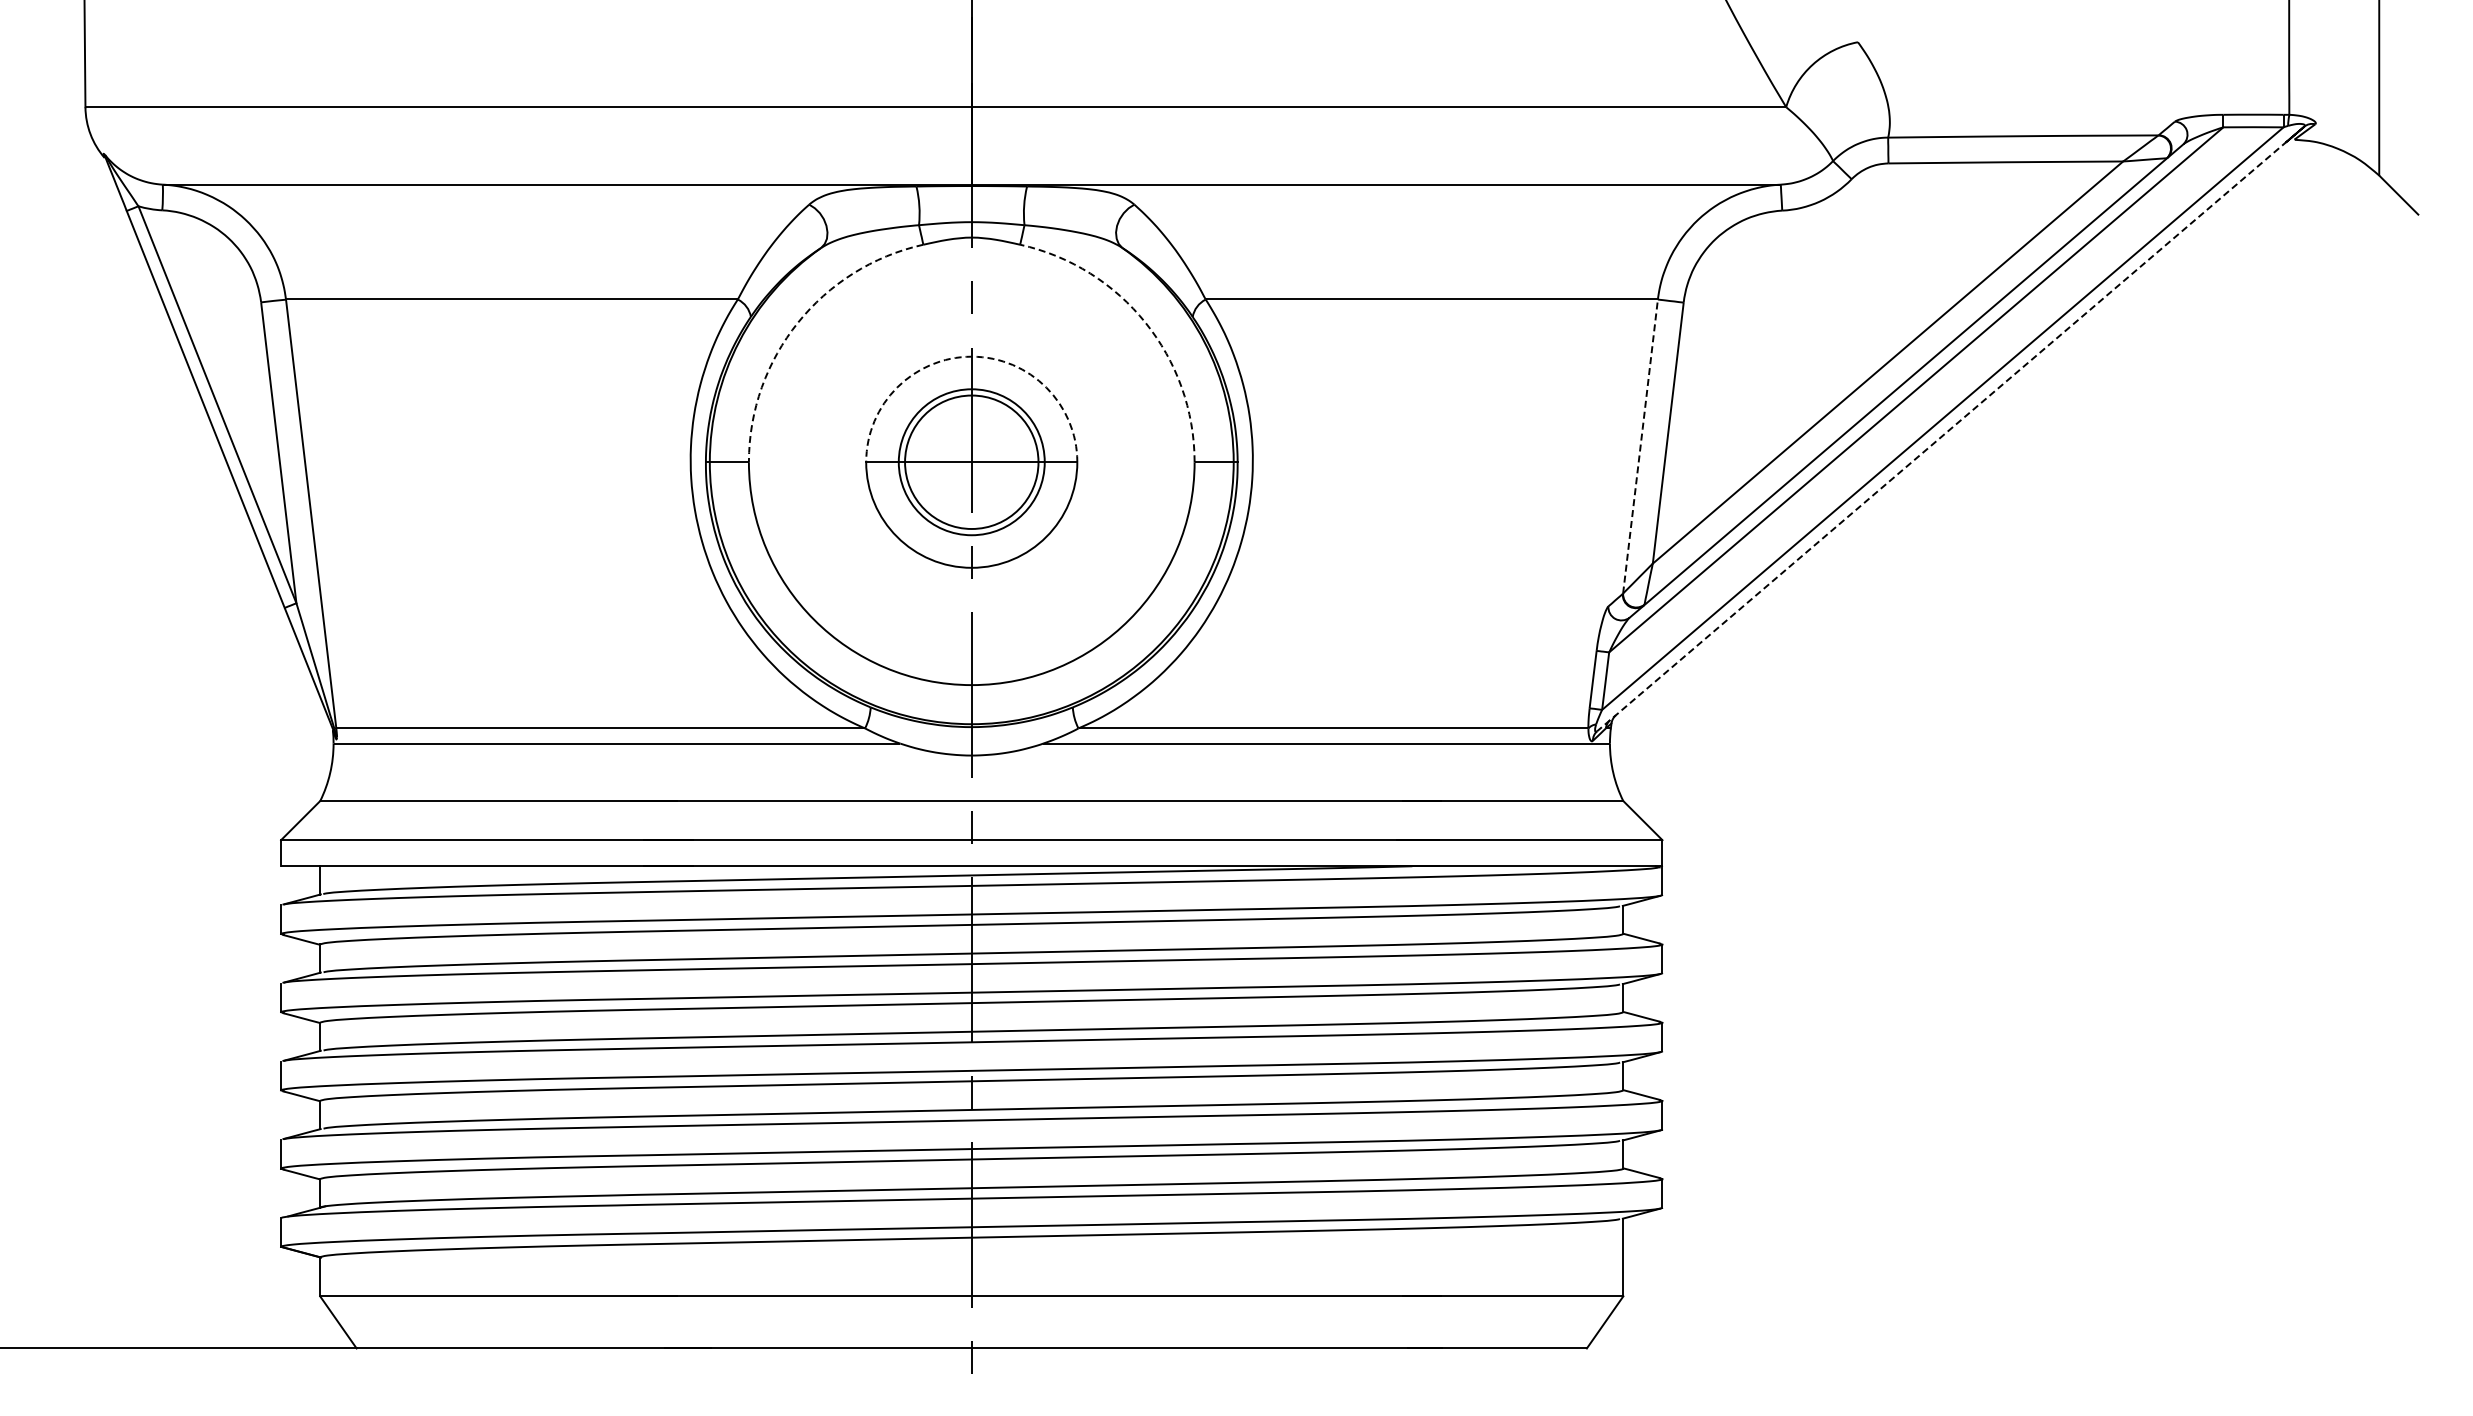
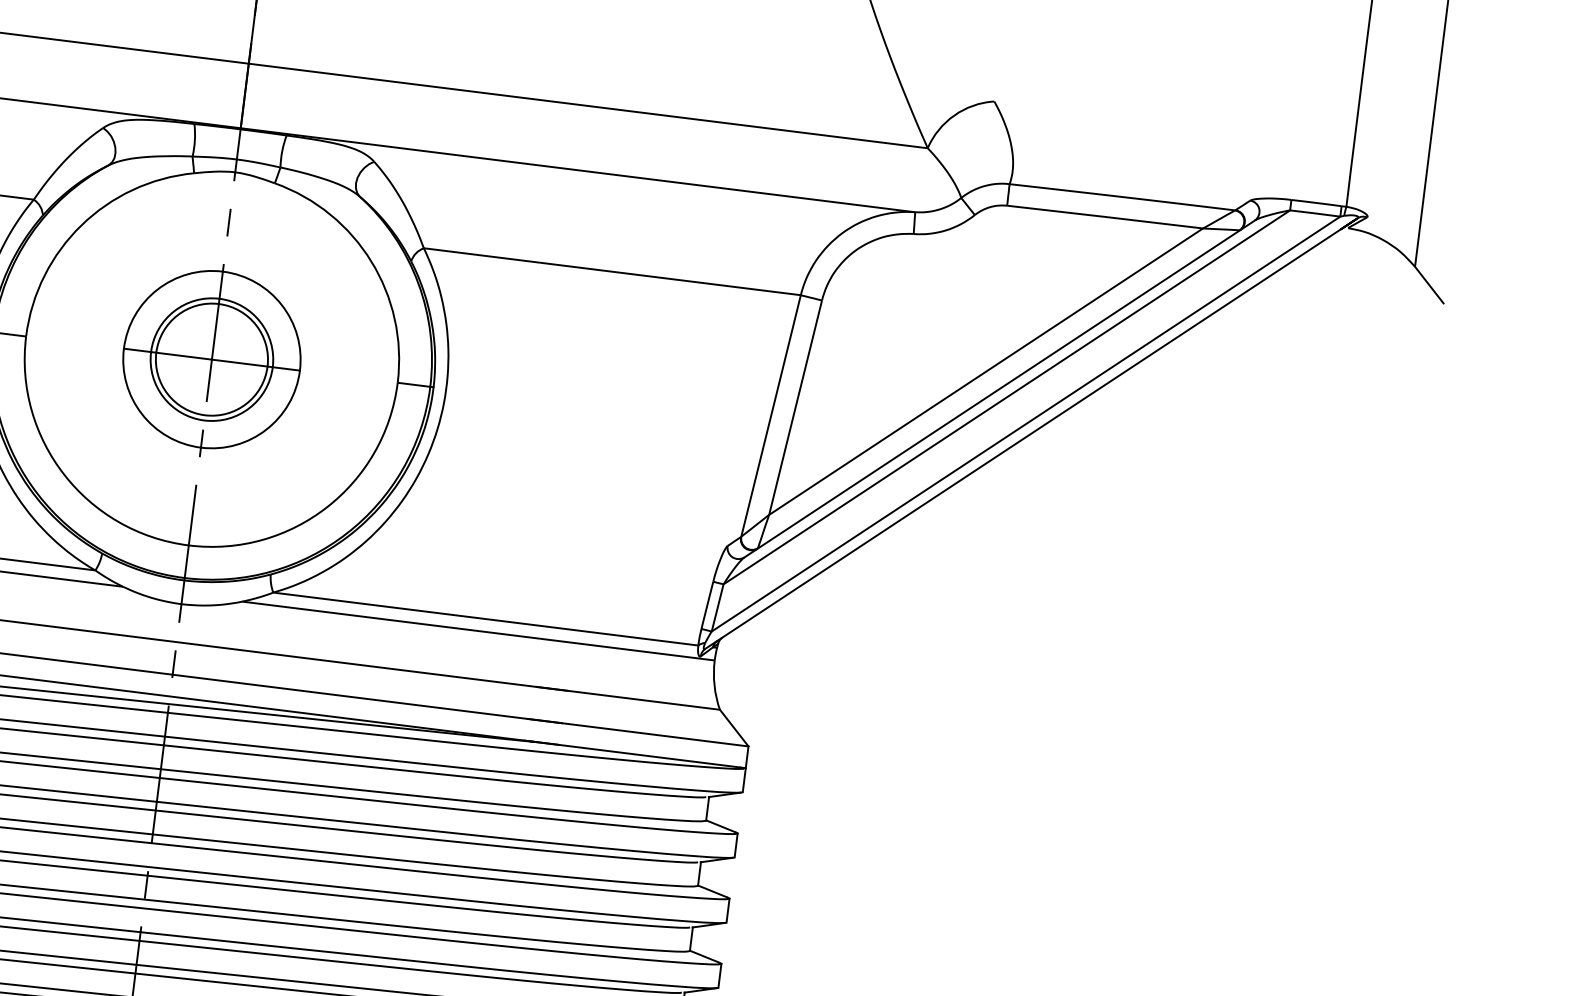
arc: (797, 322) -> (81, 225), dashed -> solid
arc: (1145, 322) -> (371, 261), dashed -> solid
arc: (971, 356) -> (222, 271), dashed -> solid
line: (1950, 429) -> (1031, 433), dashed -> solid
line: (1640, 445) -> (771, 415), dashed -> solid

